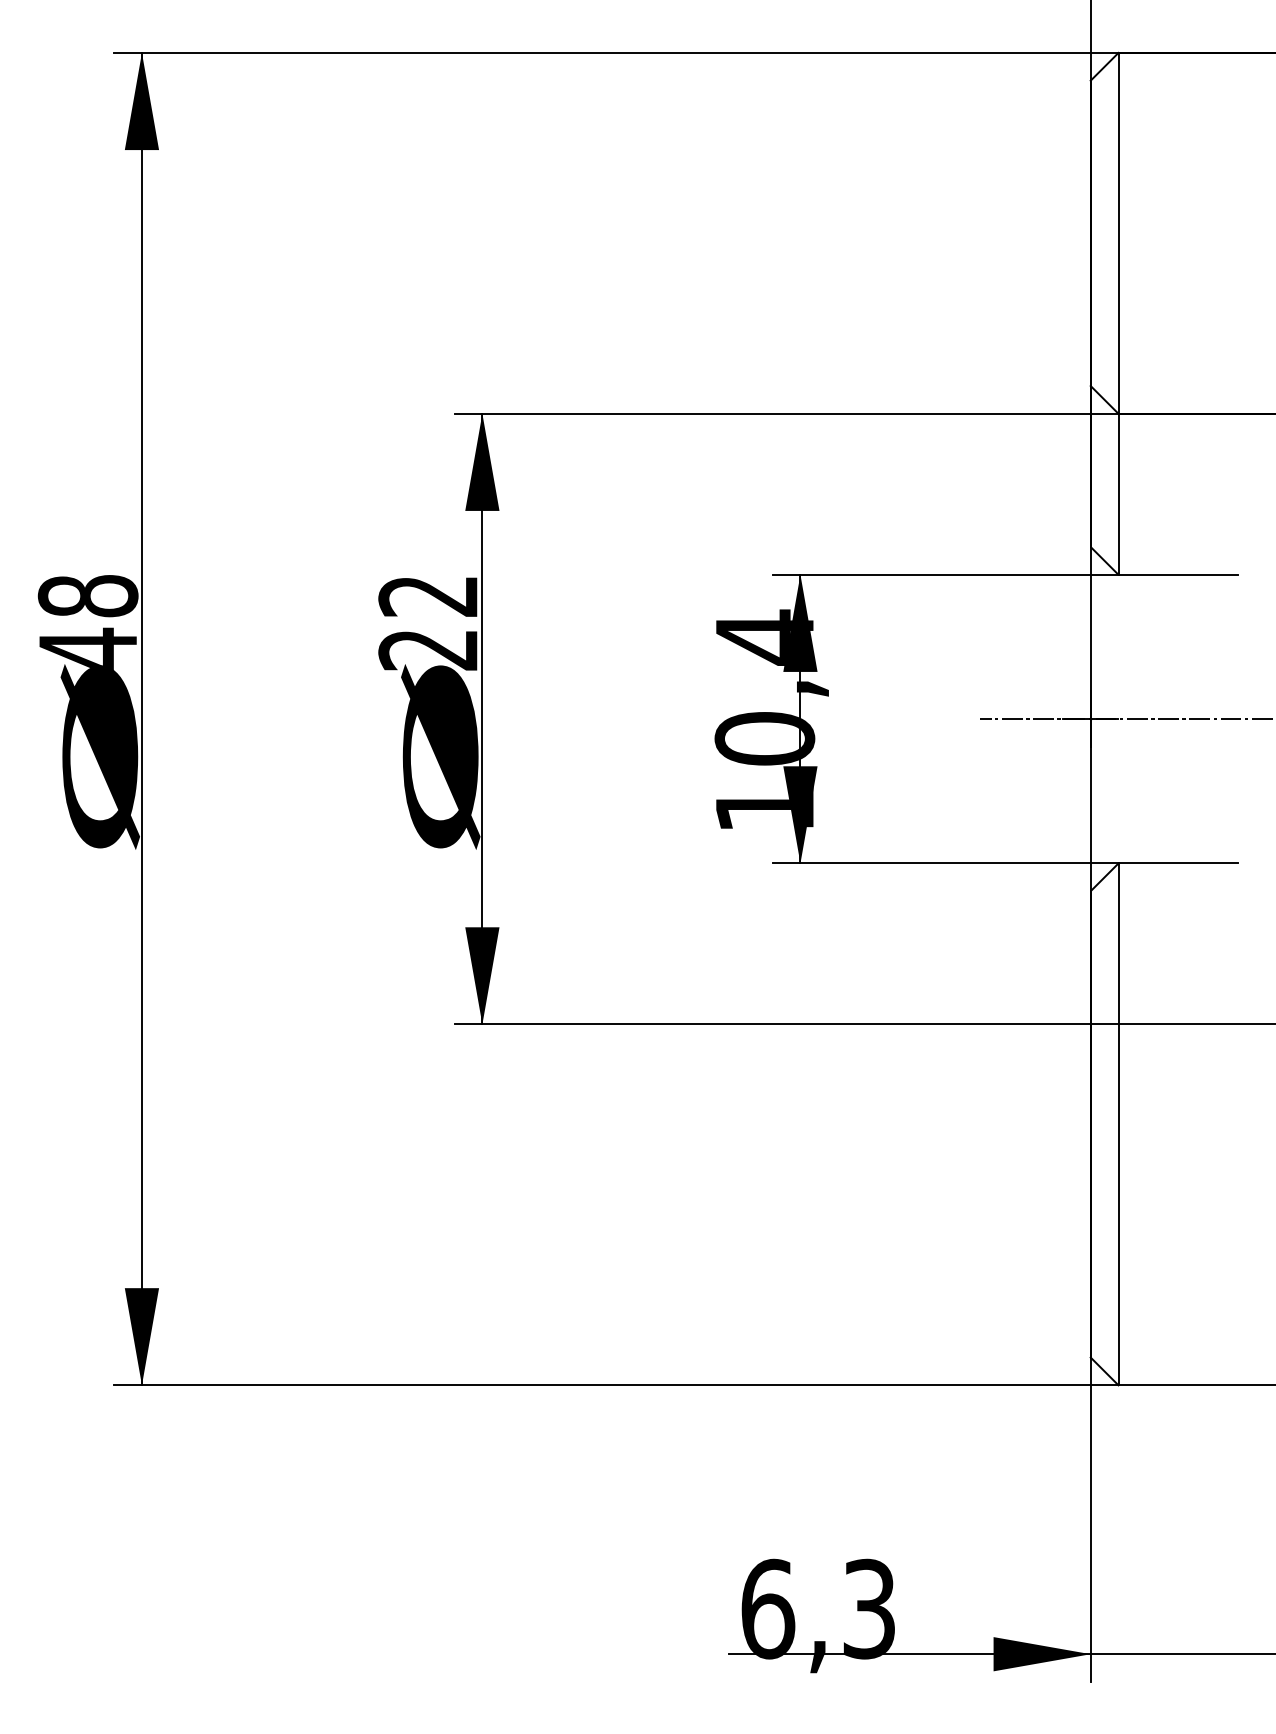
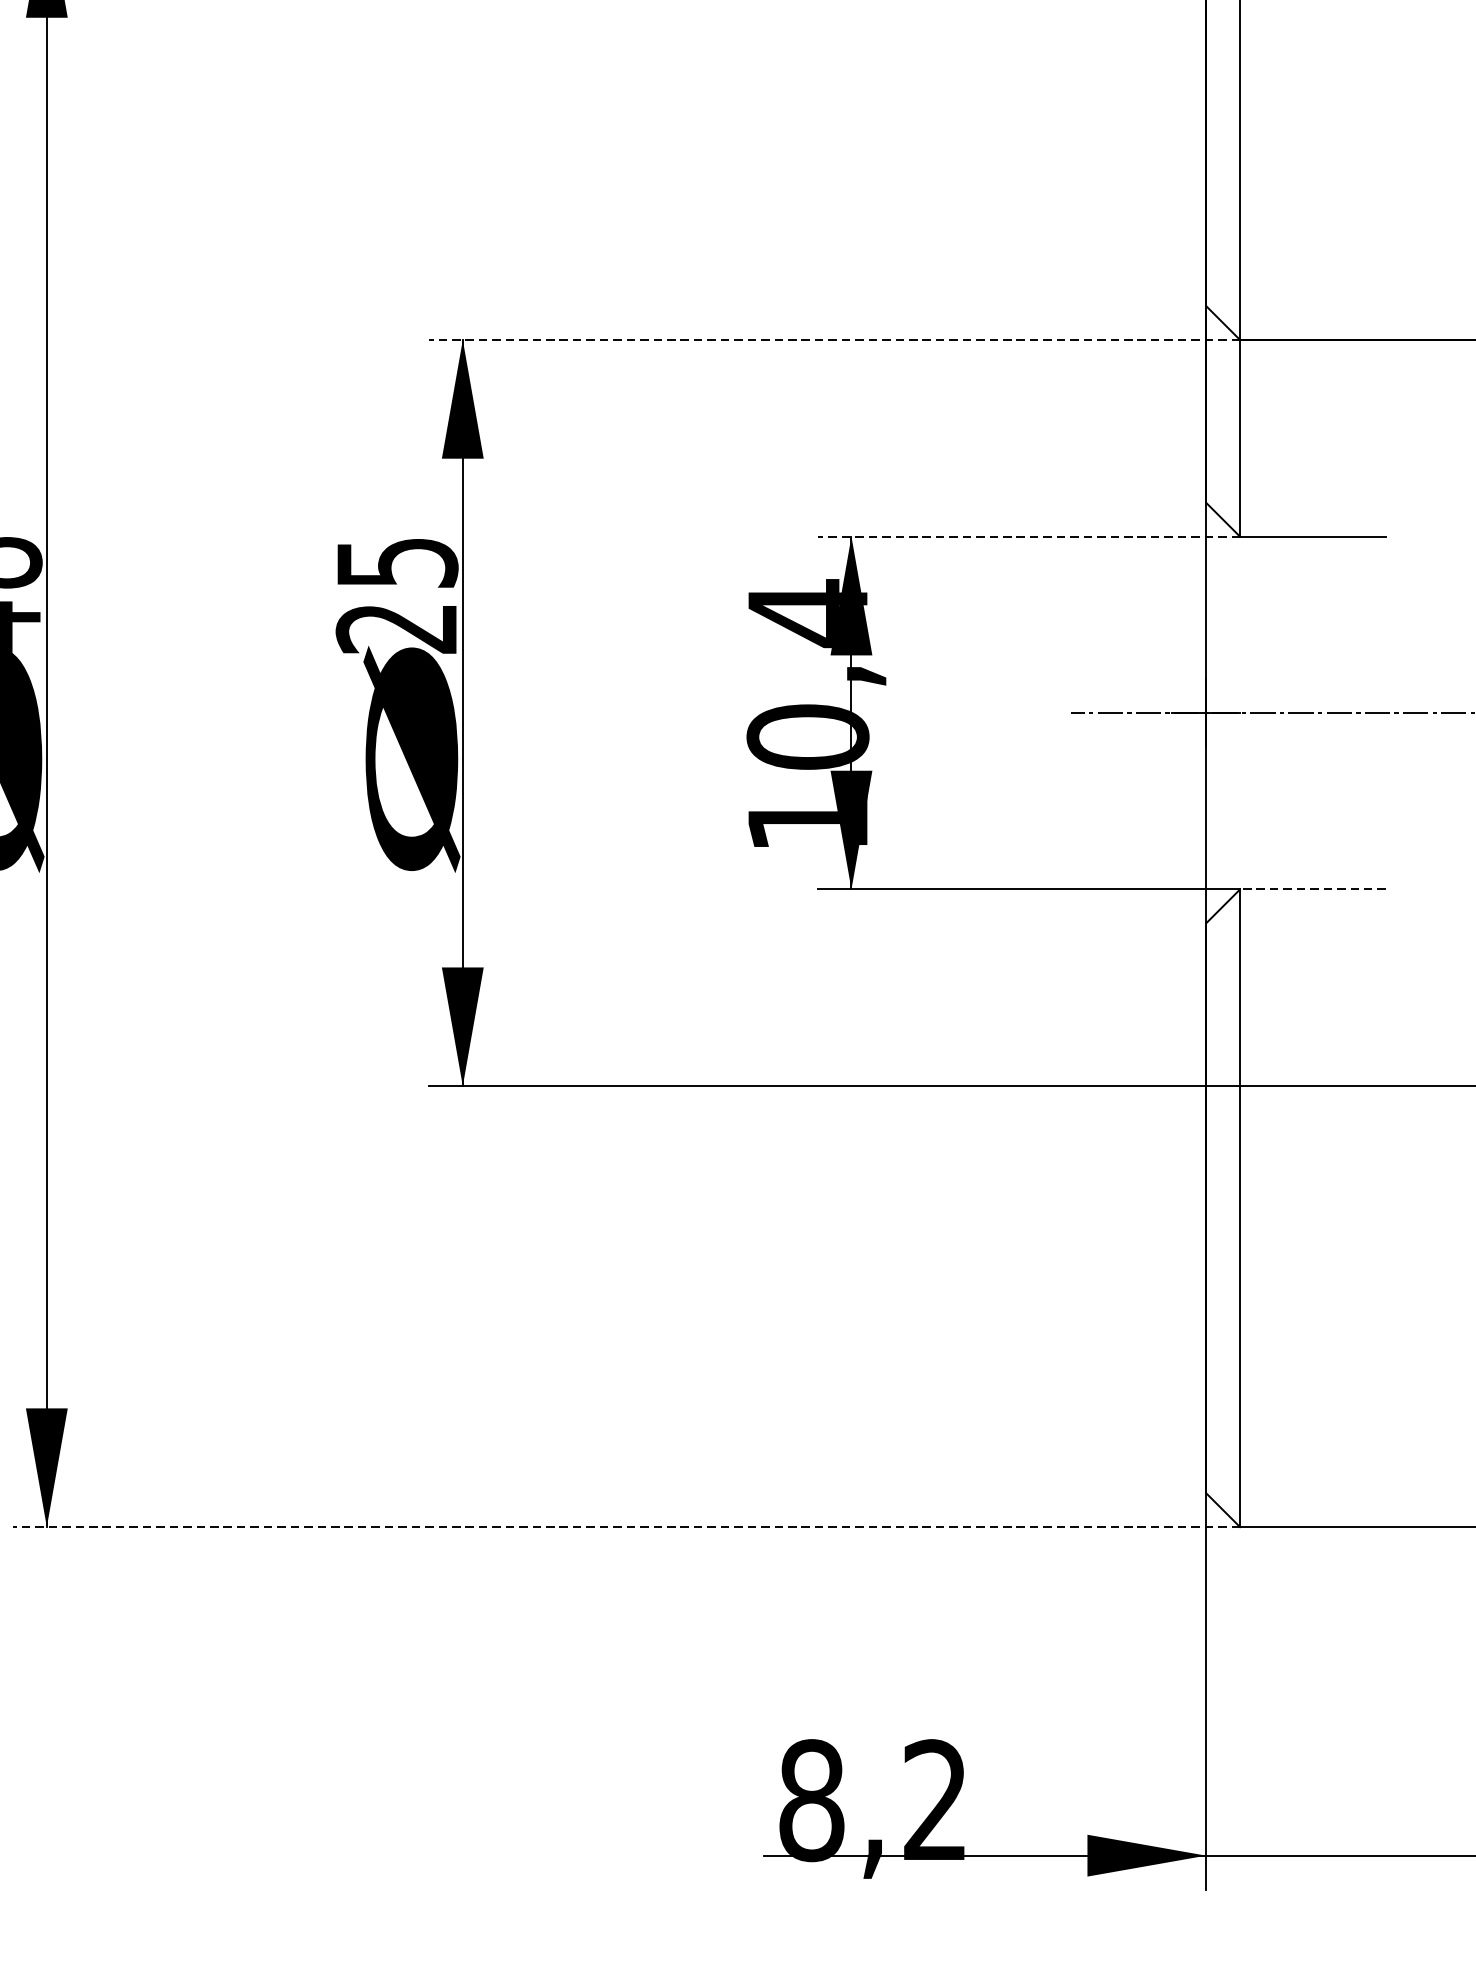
line: (786, 413) -> (834, 339), solid -> dashed
line: (945, 574) -> (1028, 536), solid -> dashed
text: (428, 596) -> (396, 563), 22 -> 25
line: (1178, 863) -> (1313, 889), solid -> dashed
line: (615, 1385) -> (625, 1527), solid -> dashed
text: (817, 1608) -> (872, 1799), 6,3 -> 8,2

